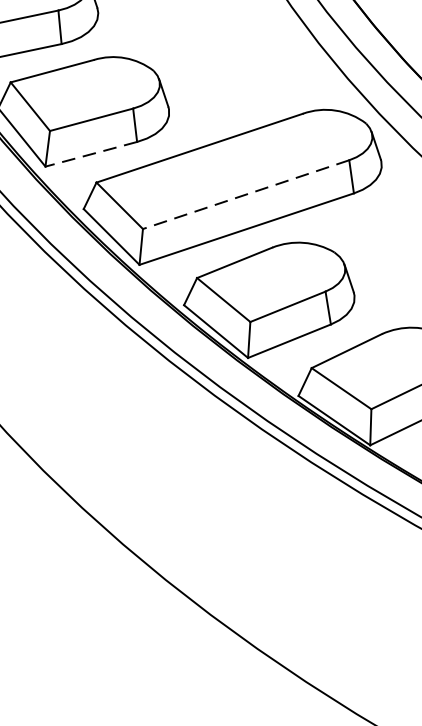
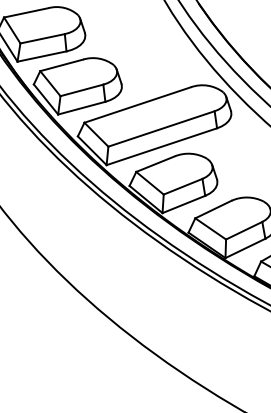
line: (90, 154) -> (81, 108), dashed -> solid
line: (246, 195) -> (161, 129), dashed -> solid

